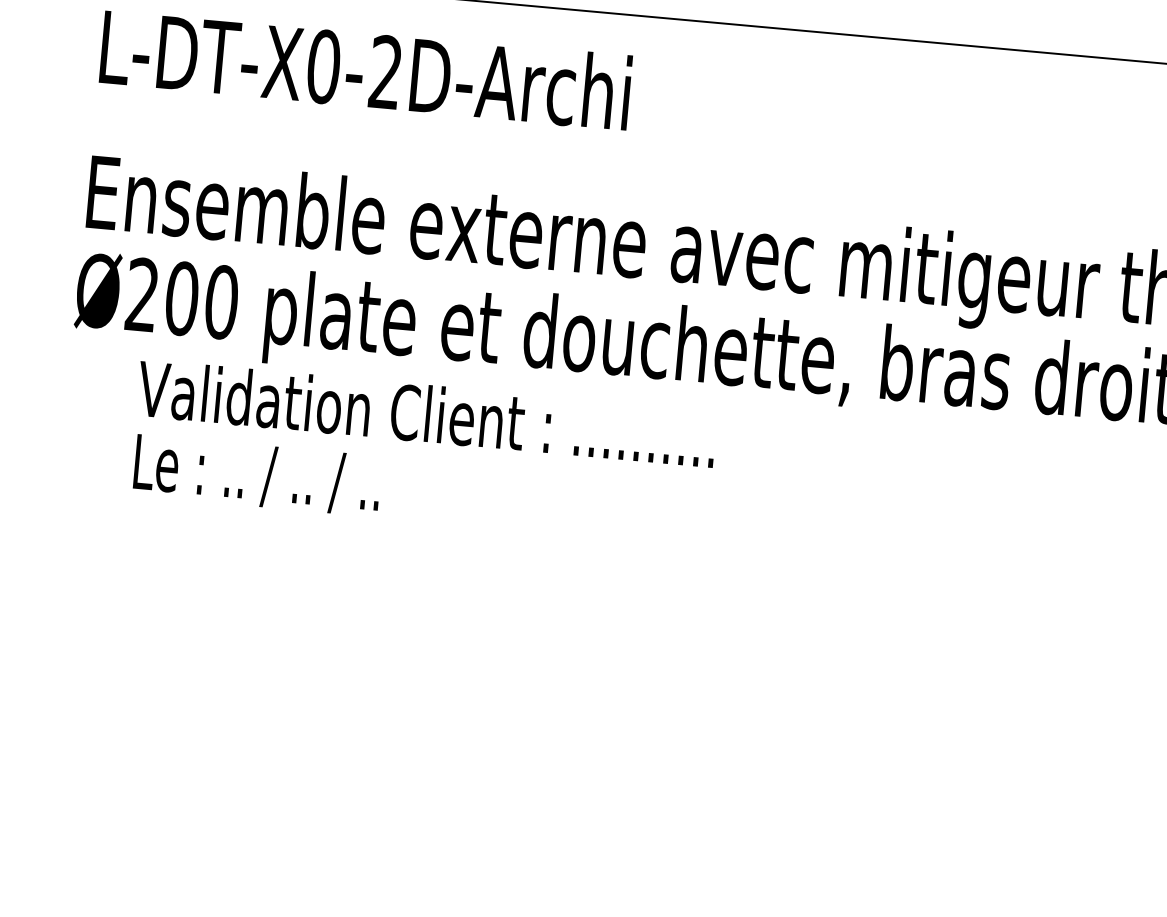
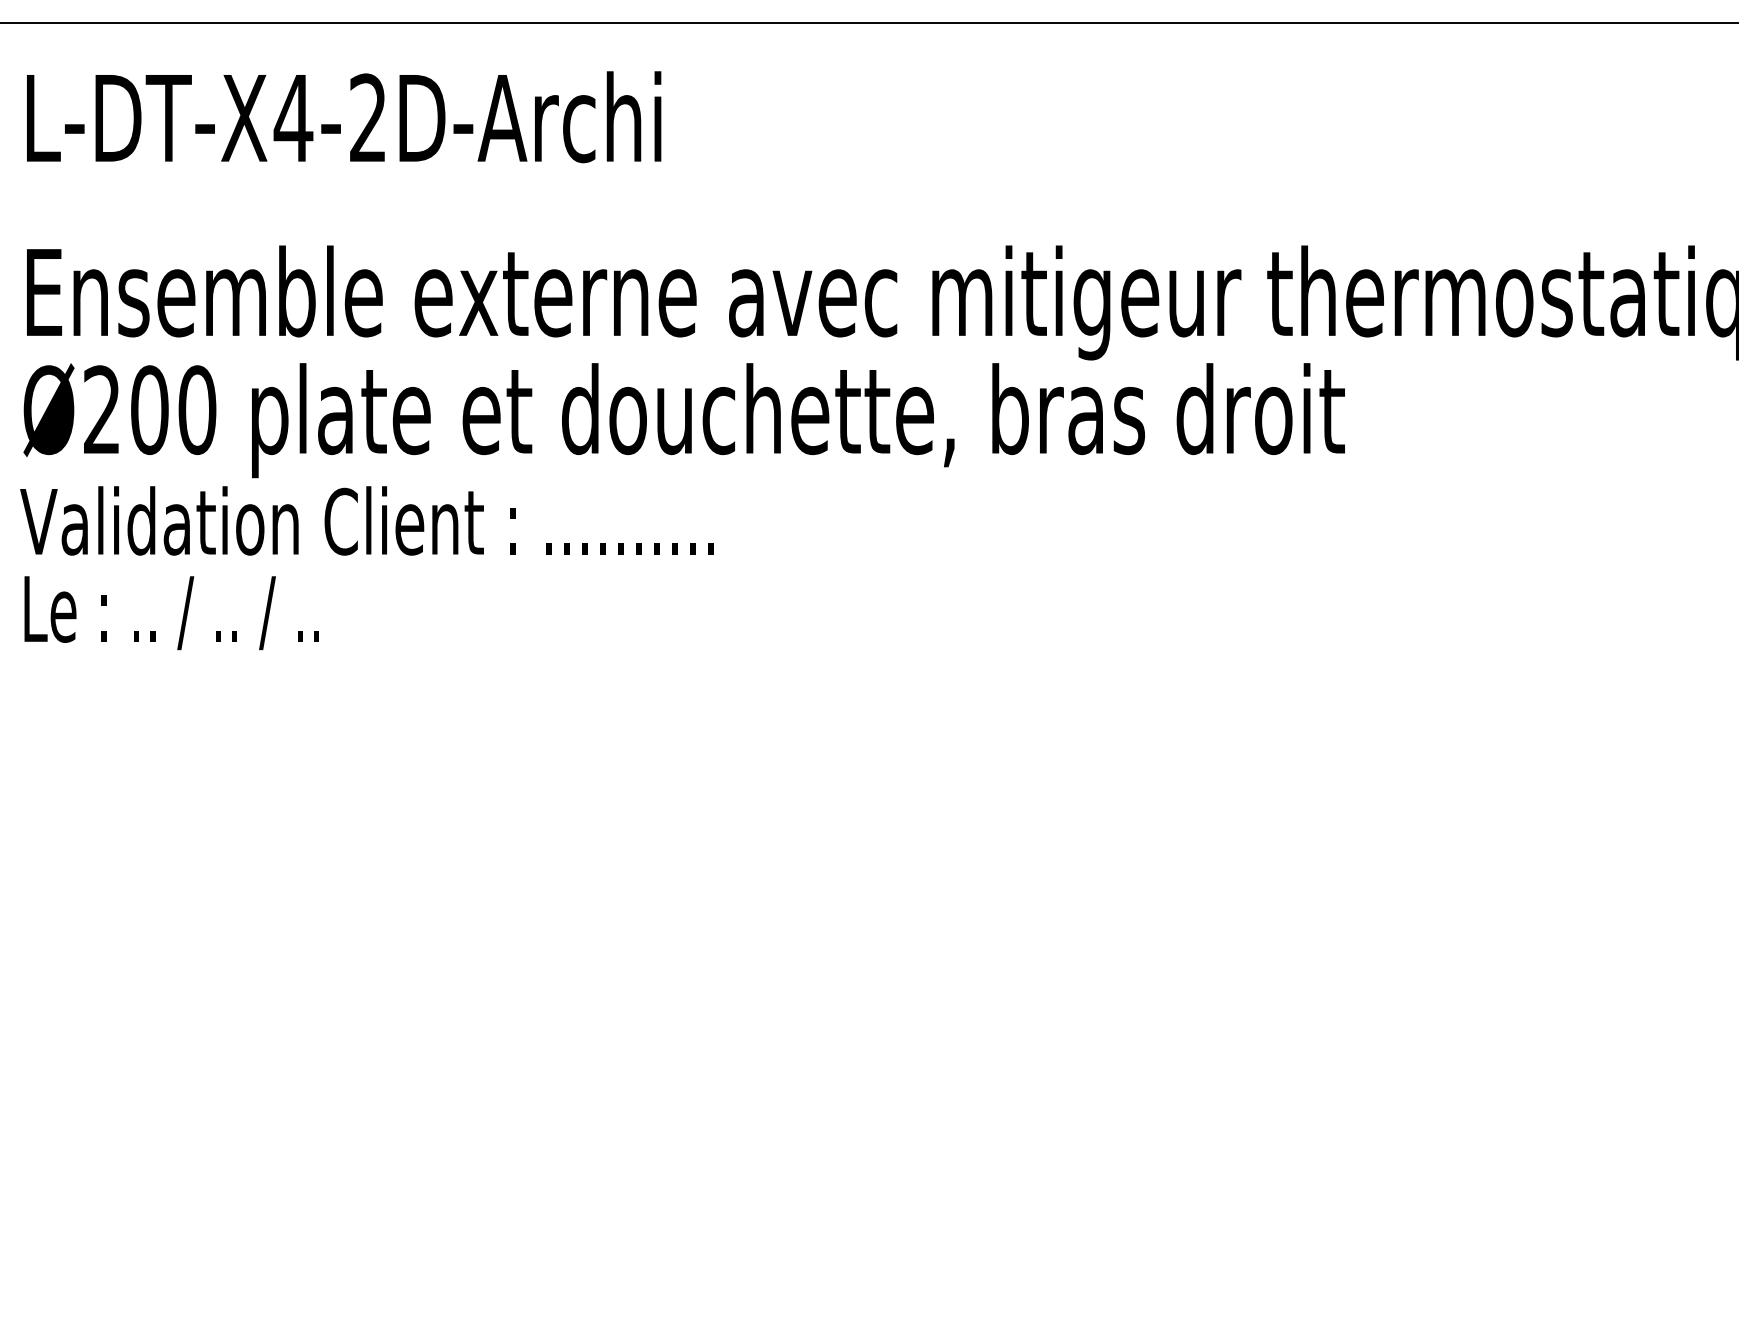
text: (323, 67) -> (293, 118), L-DT-X0-2D-Archi -> L-DT-X4-2D-Archi
text: (422, 453) -> (366, 568), moved

